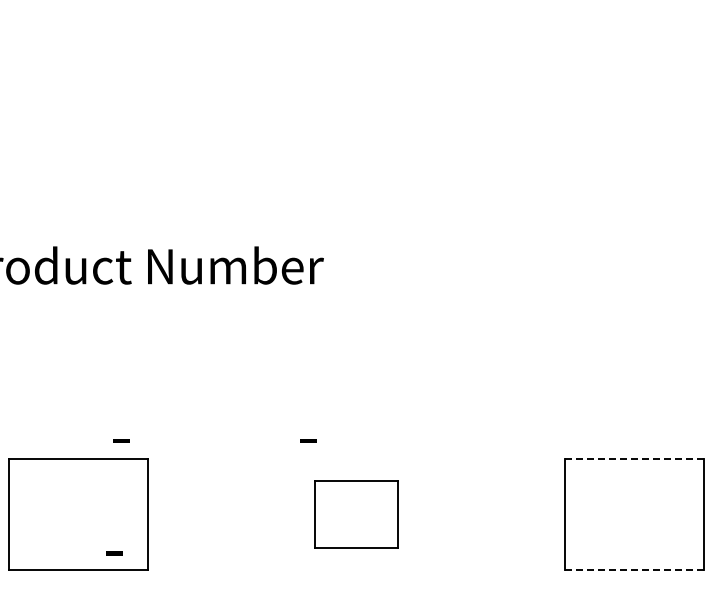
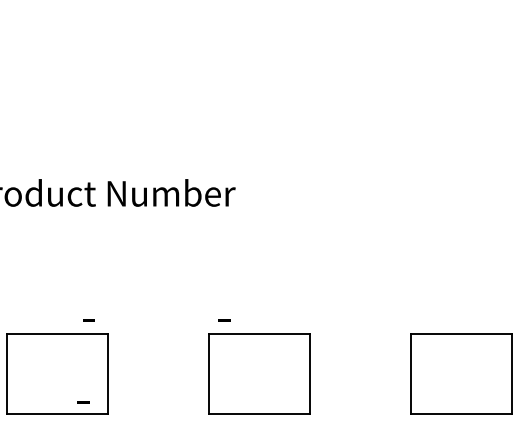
line: (635, 458) -> (462, 333), dashed -> solid
part: (356, 514) -> (259, 373), size x1.67
line: (634, 570) -> (461, 414), dashed -> solid

